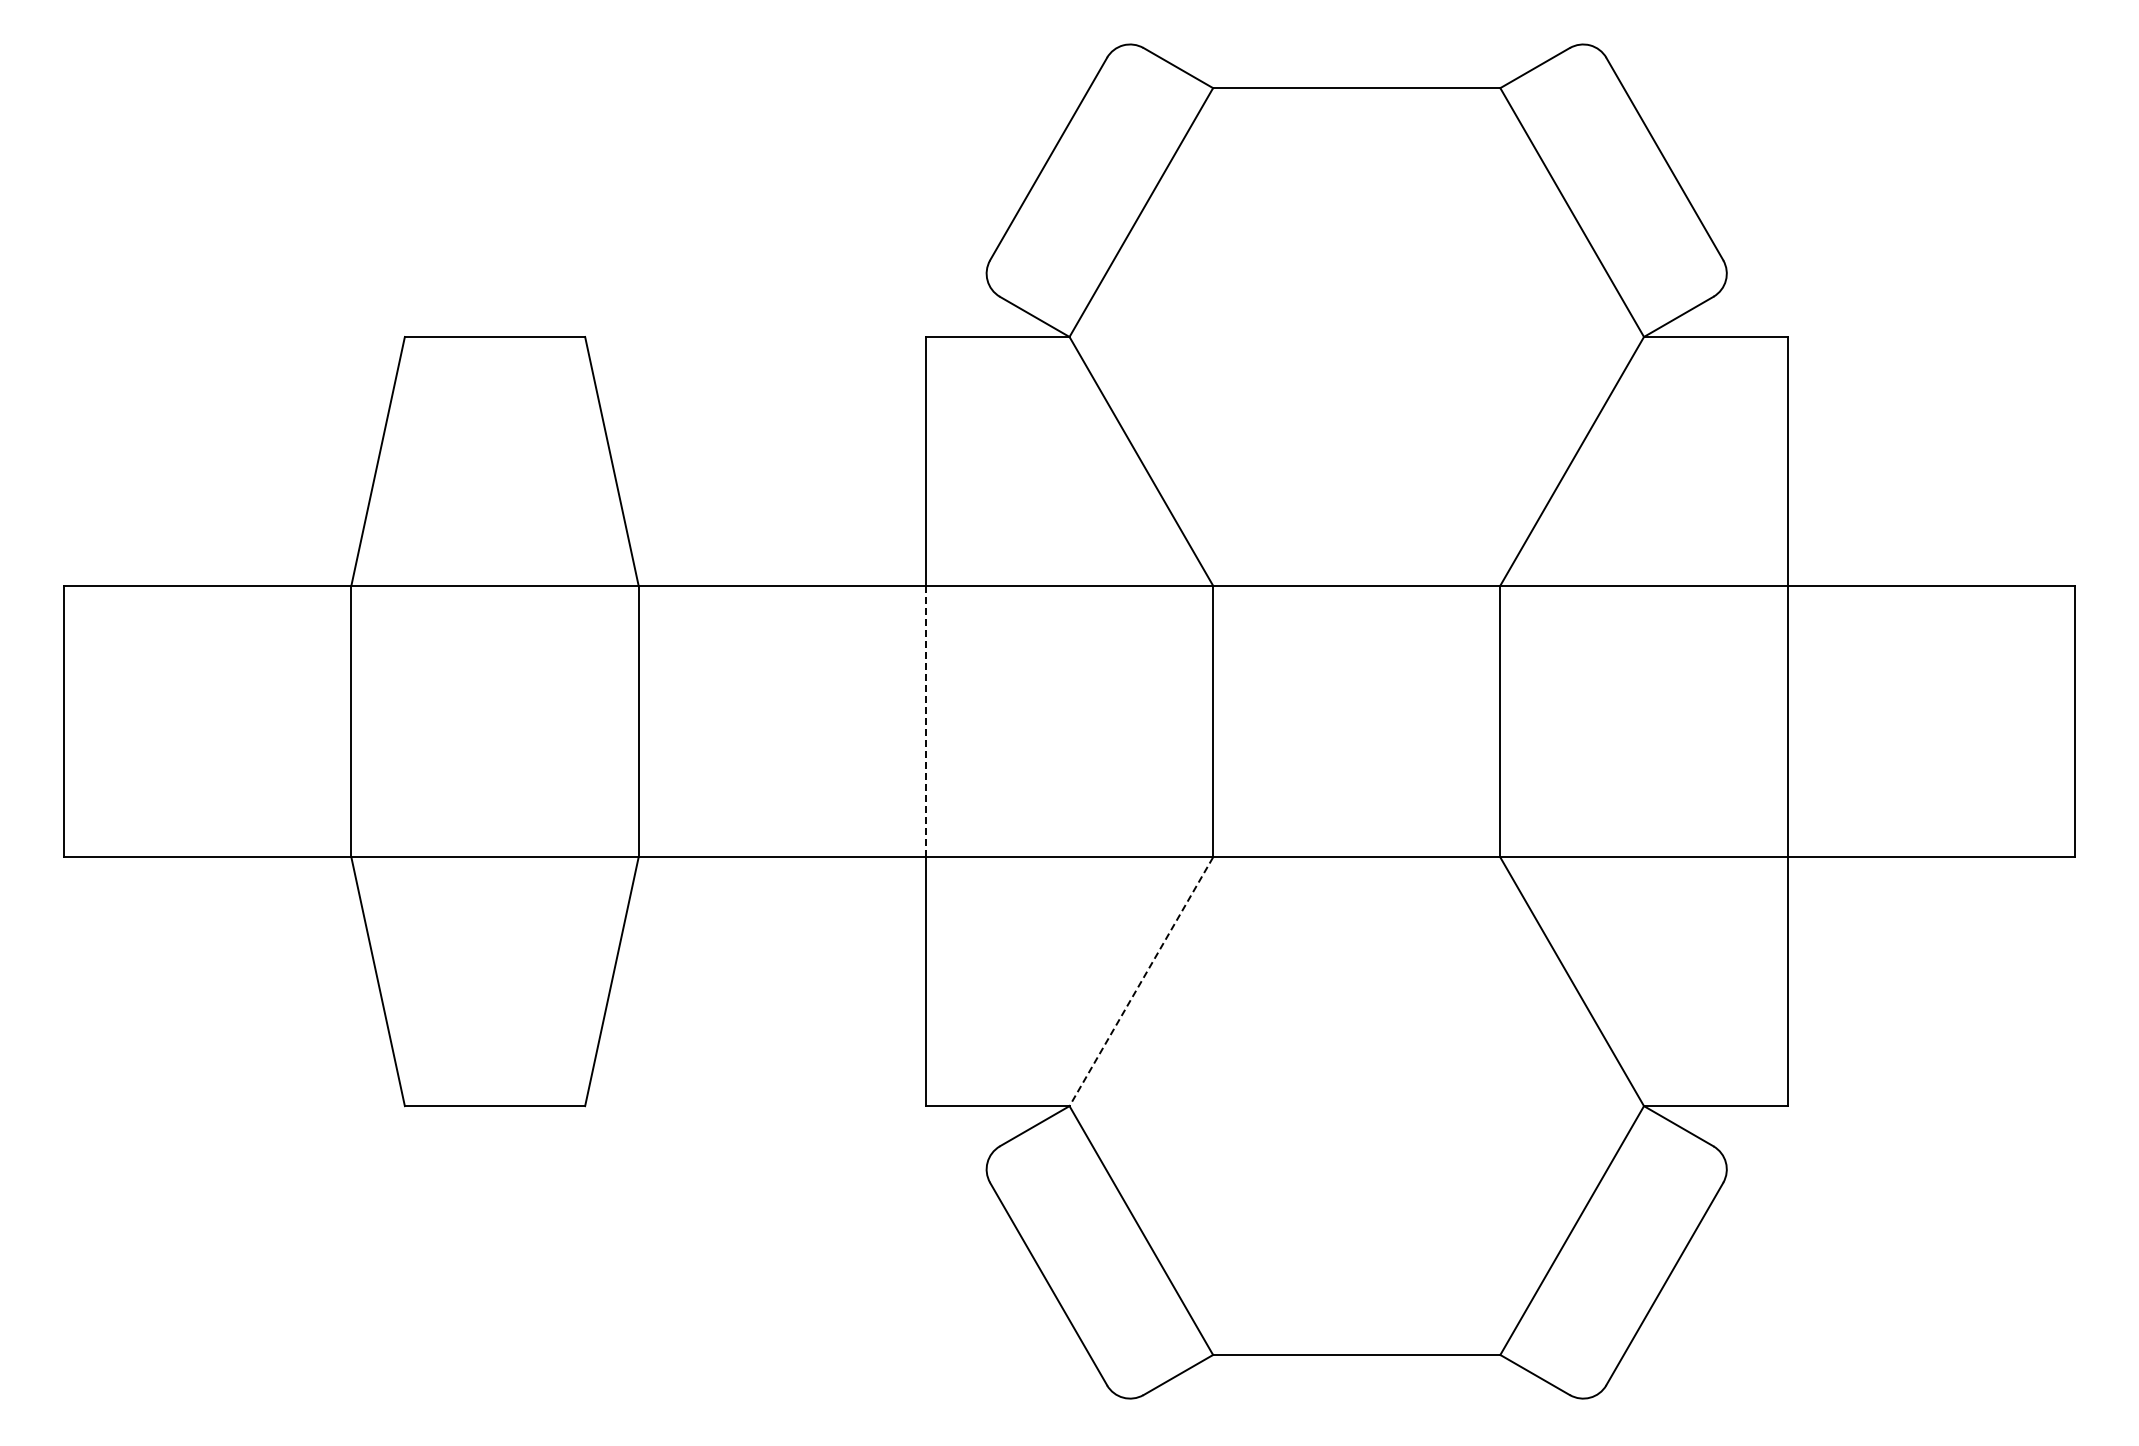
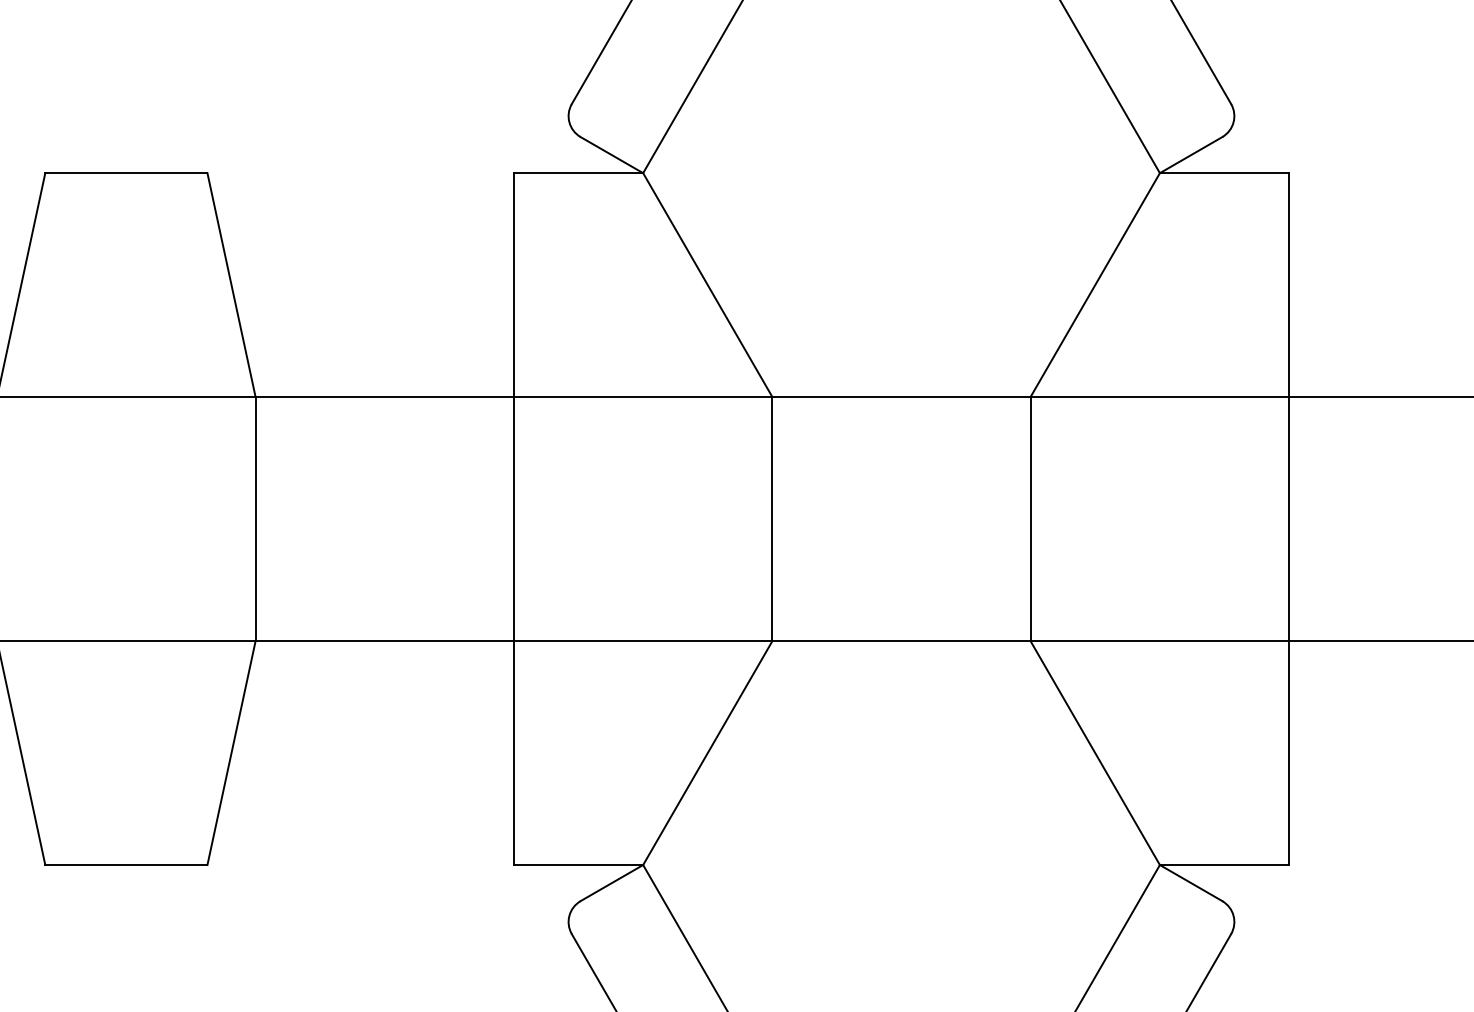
line: (925, 721) -> (513, 519), dashed -> solid
line: (1141, 981) -> (707, 752), dashed -> solid

